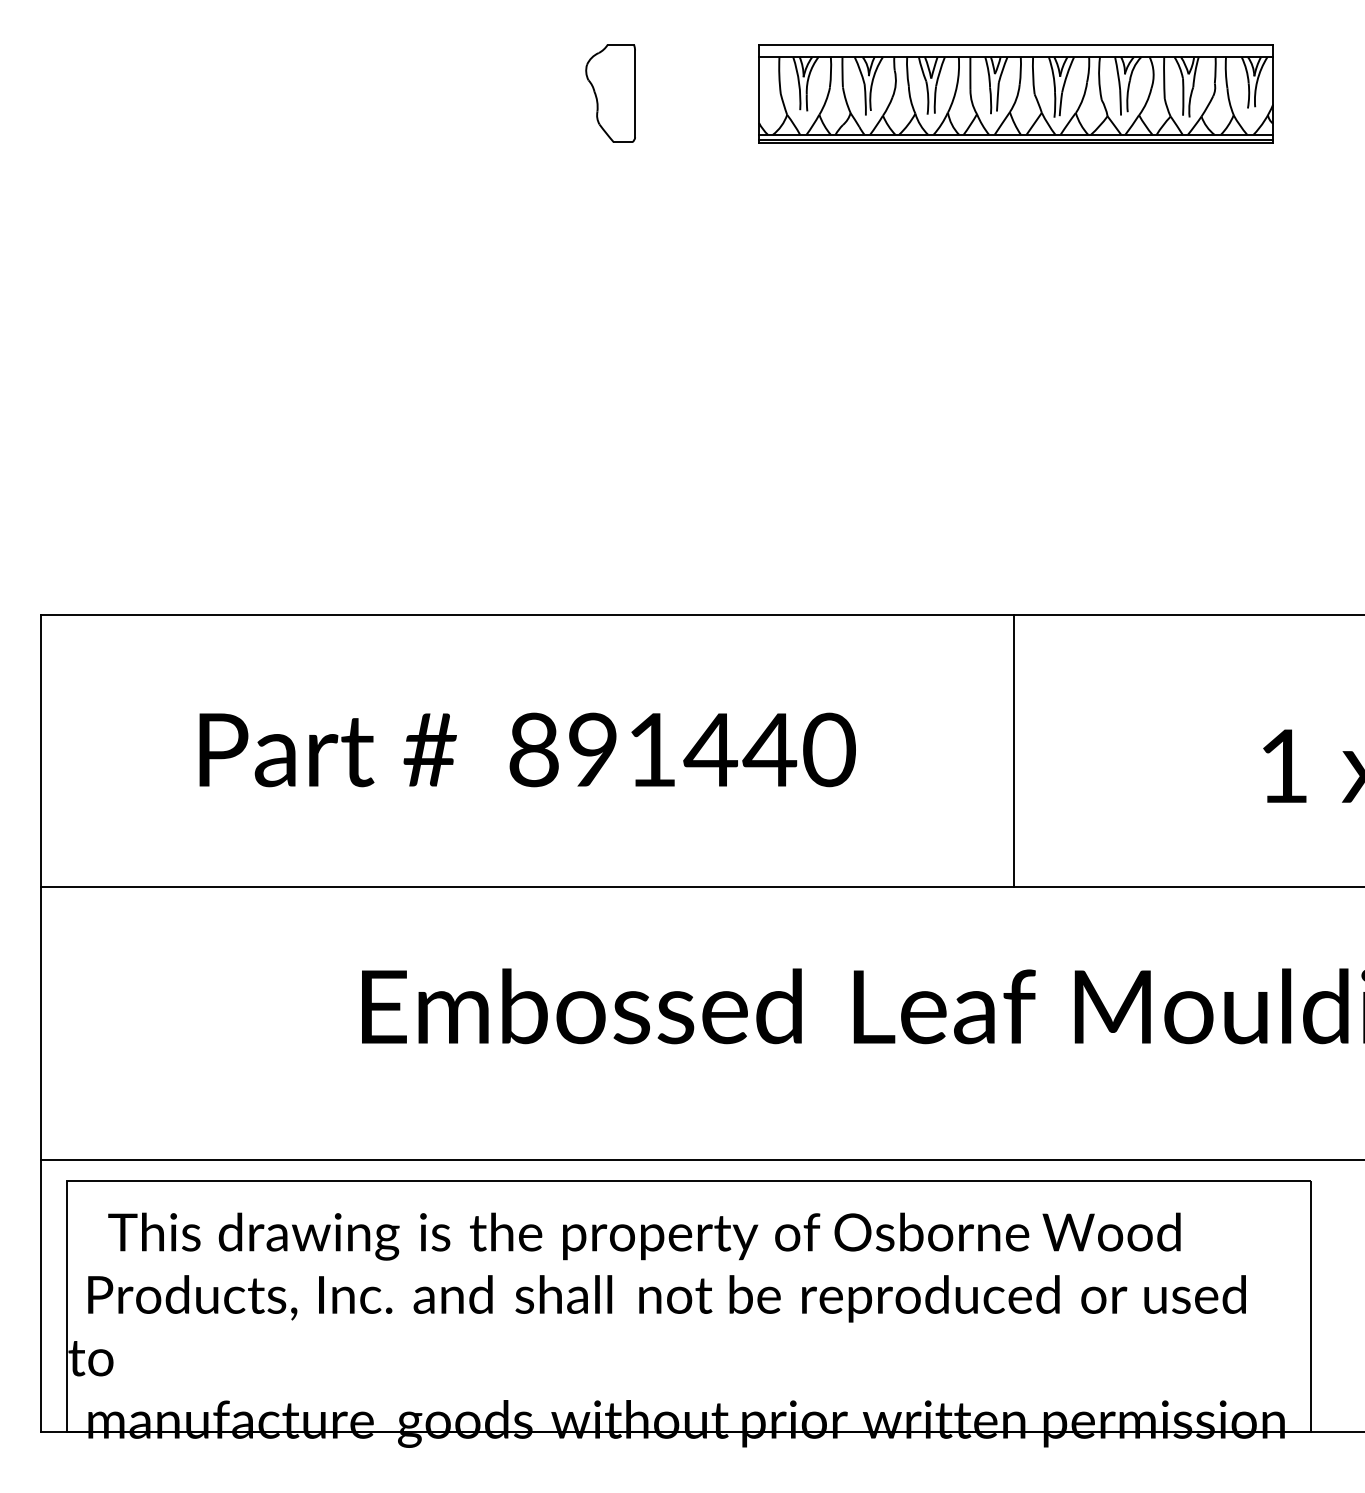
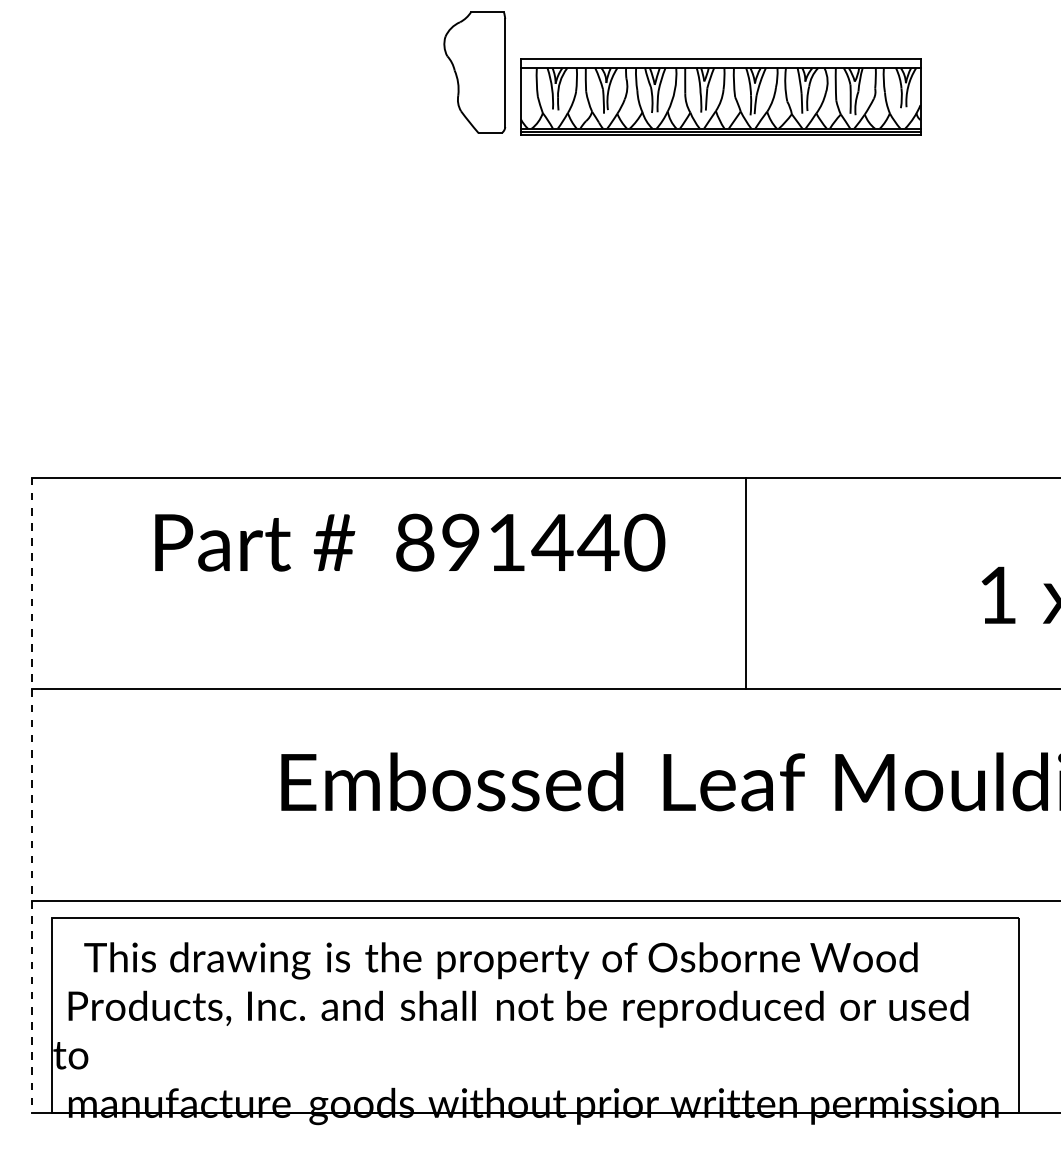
part: (610, 93) -> (474, 72), size x1.6
part: (1015, 93) -> (720, 96), moved
text: (528, 749) -> (410, 542), moved
line: (1014, 751) -> (746, 583), moved
line: (41, 1023) -> (32, 795), solid -> dashed

